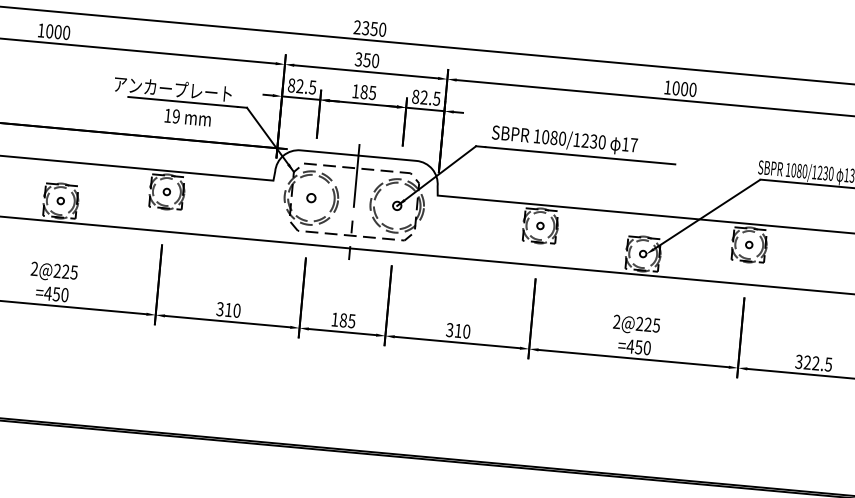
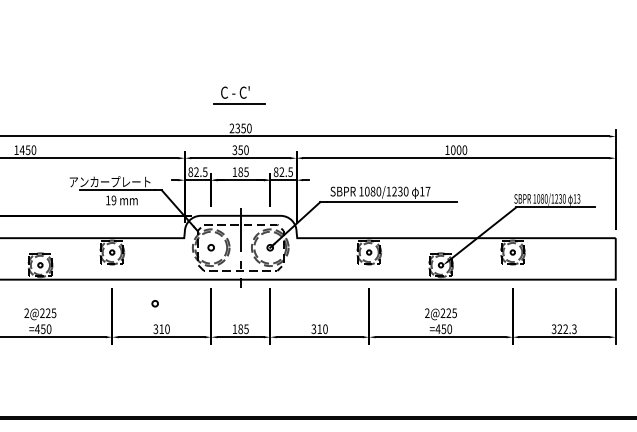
text: (52, 32) -> (24, 150), 1000 -> 1450
circle: (221, 271) -> (154, 303), added
text: (828, 363) -> (574, 328), 322.5 -> 322.3

